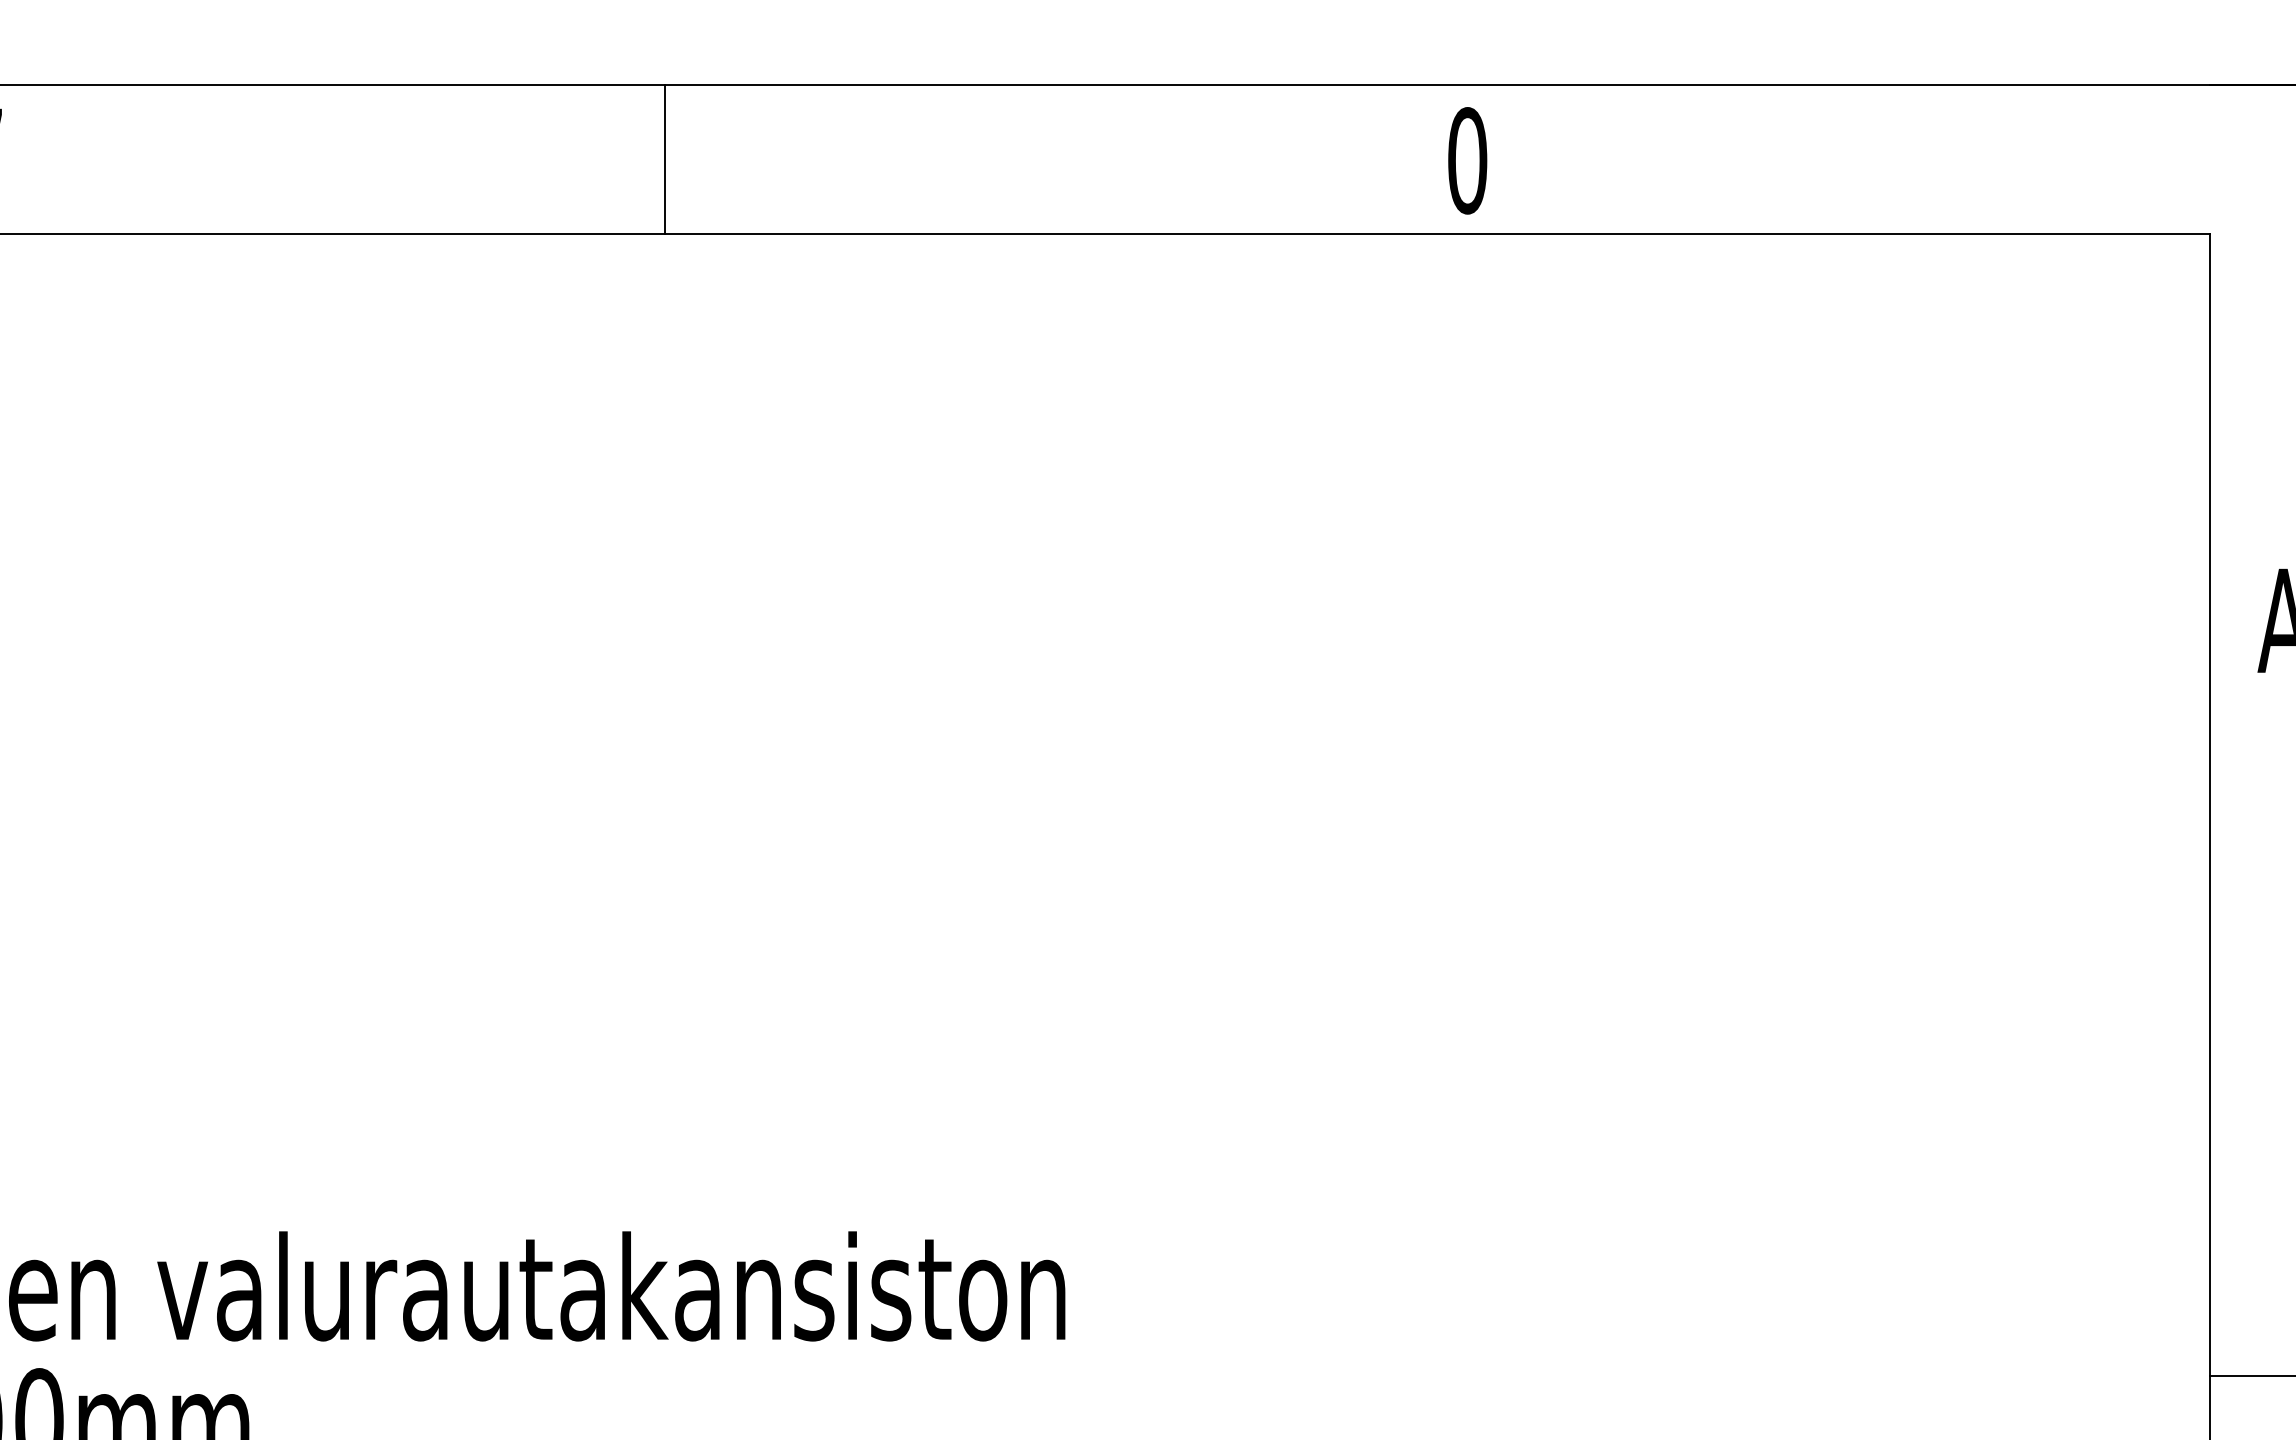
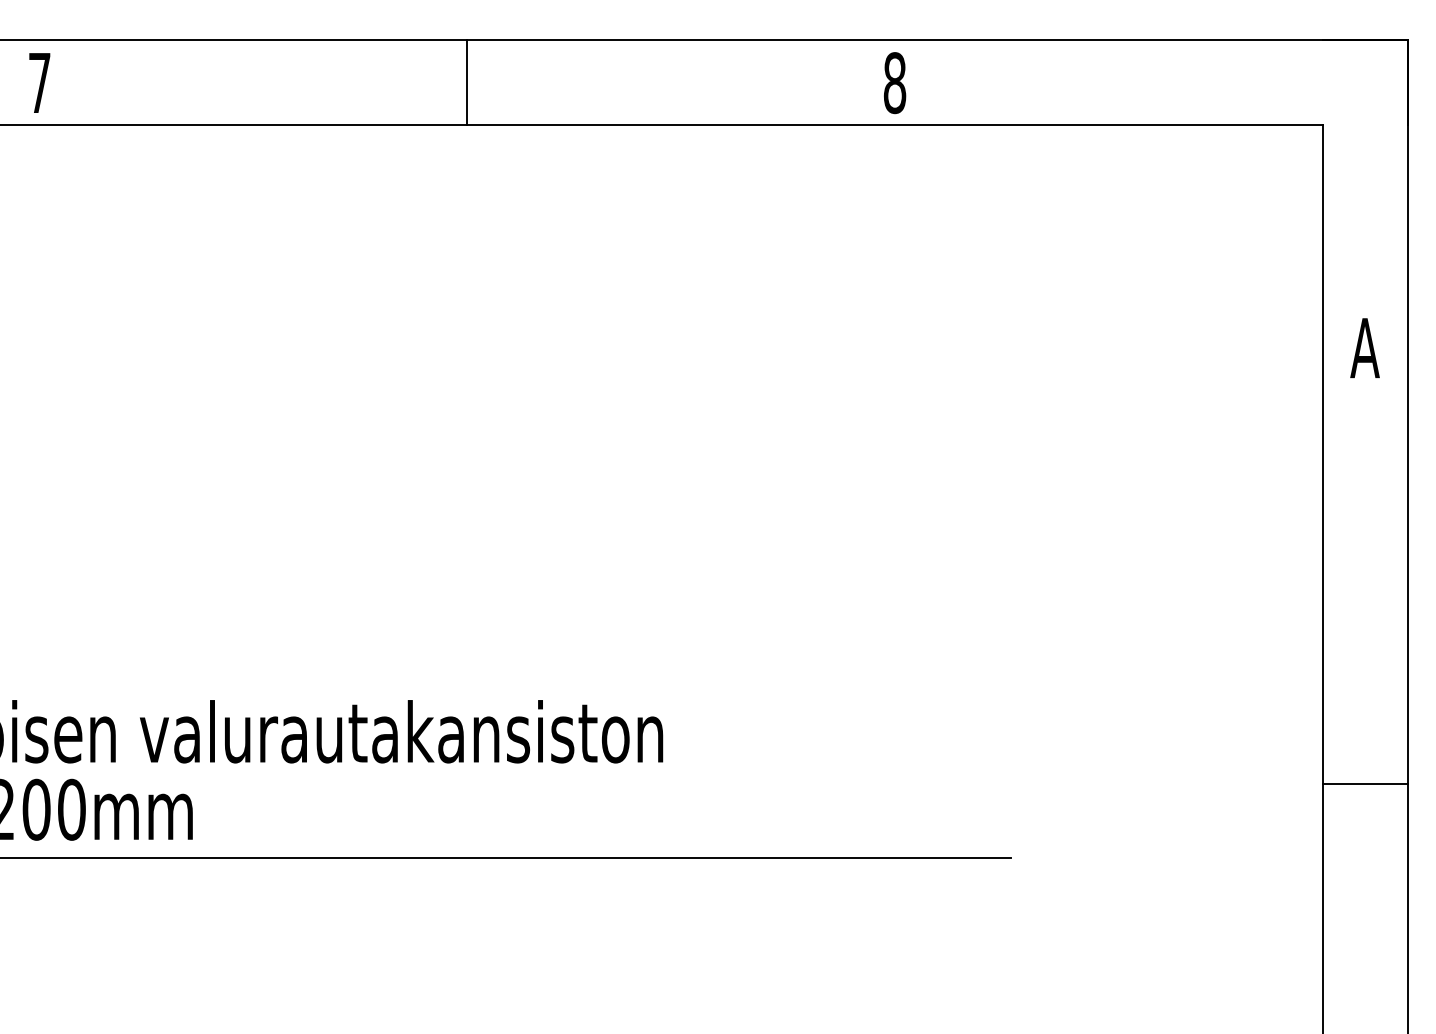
line: (665, 159) -> (467, 82), moved
text: (1466, 159) -> (894, 82), 0 -> 8

